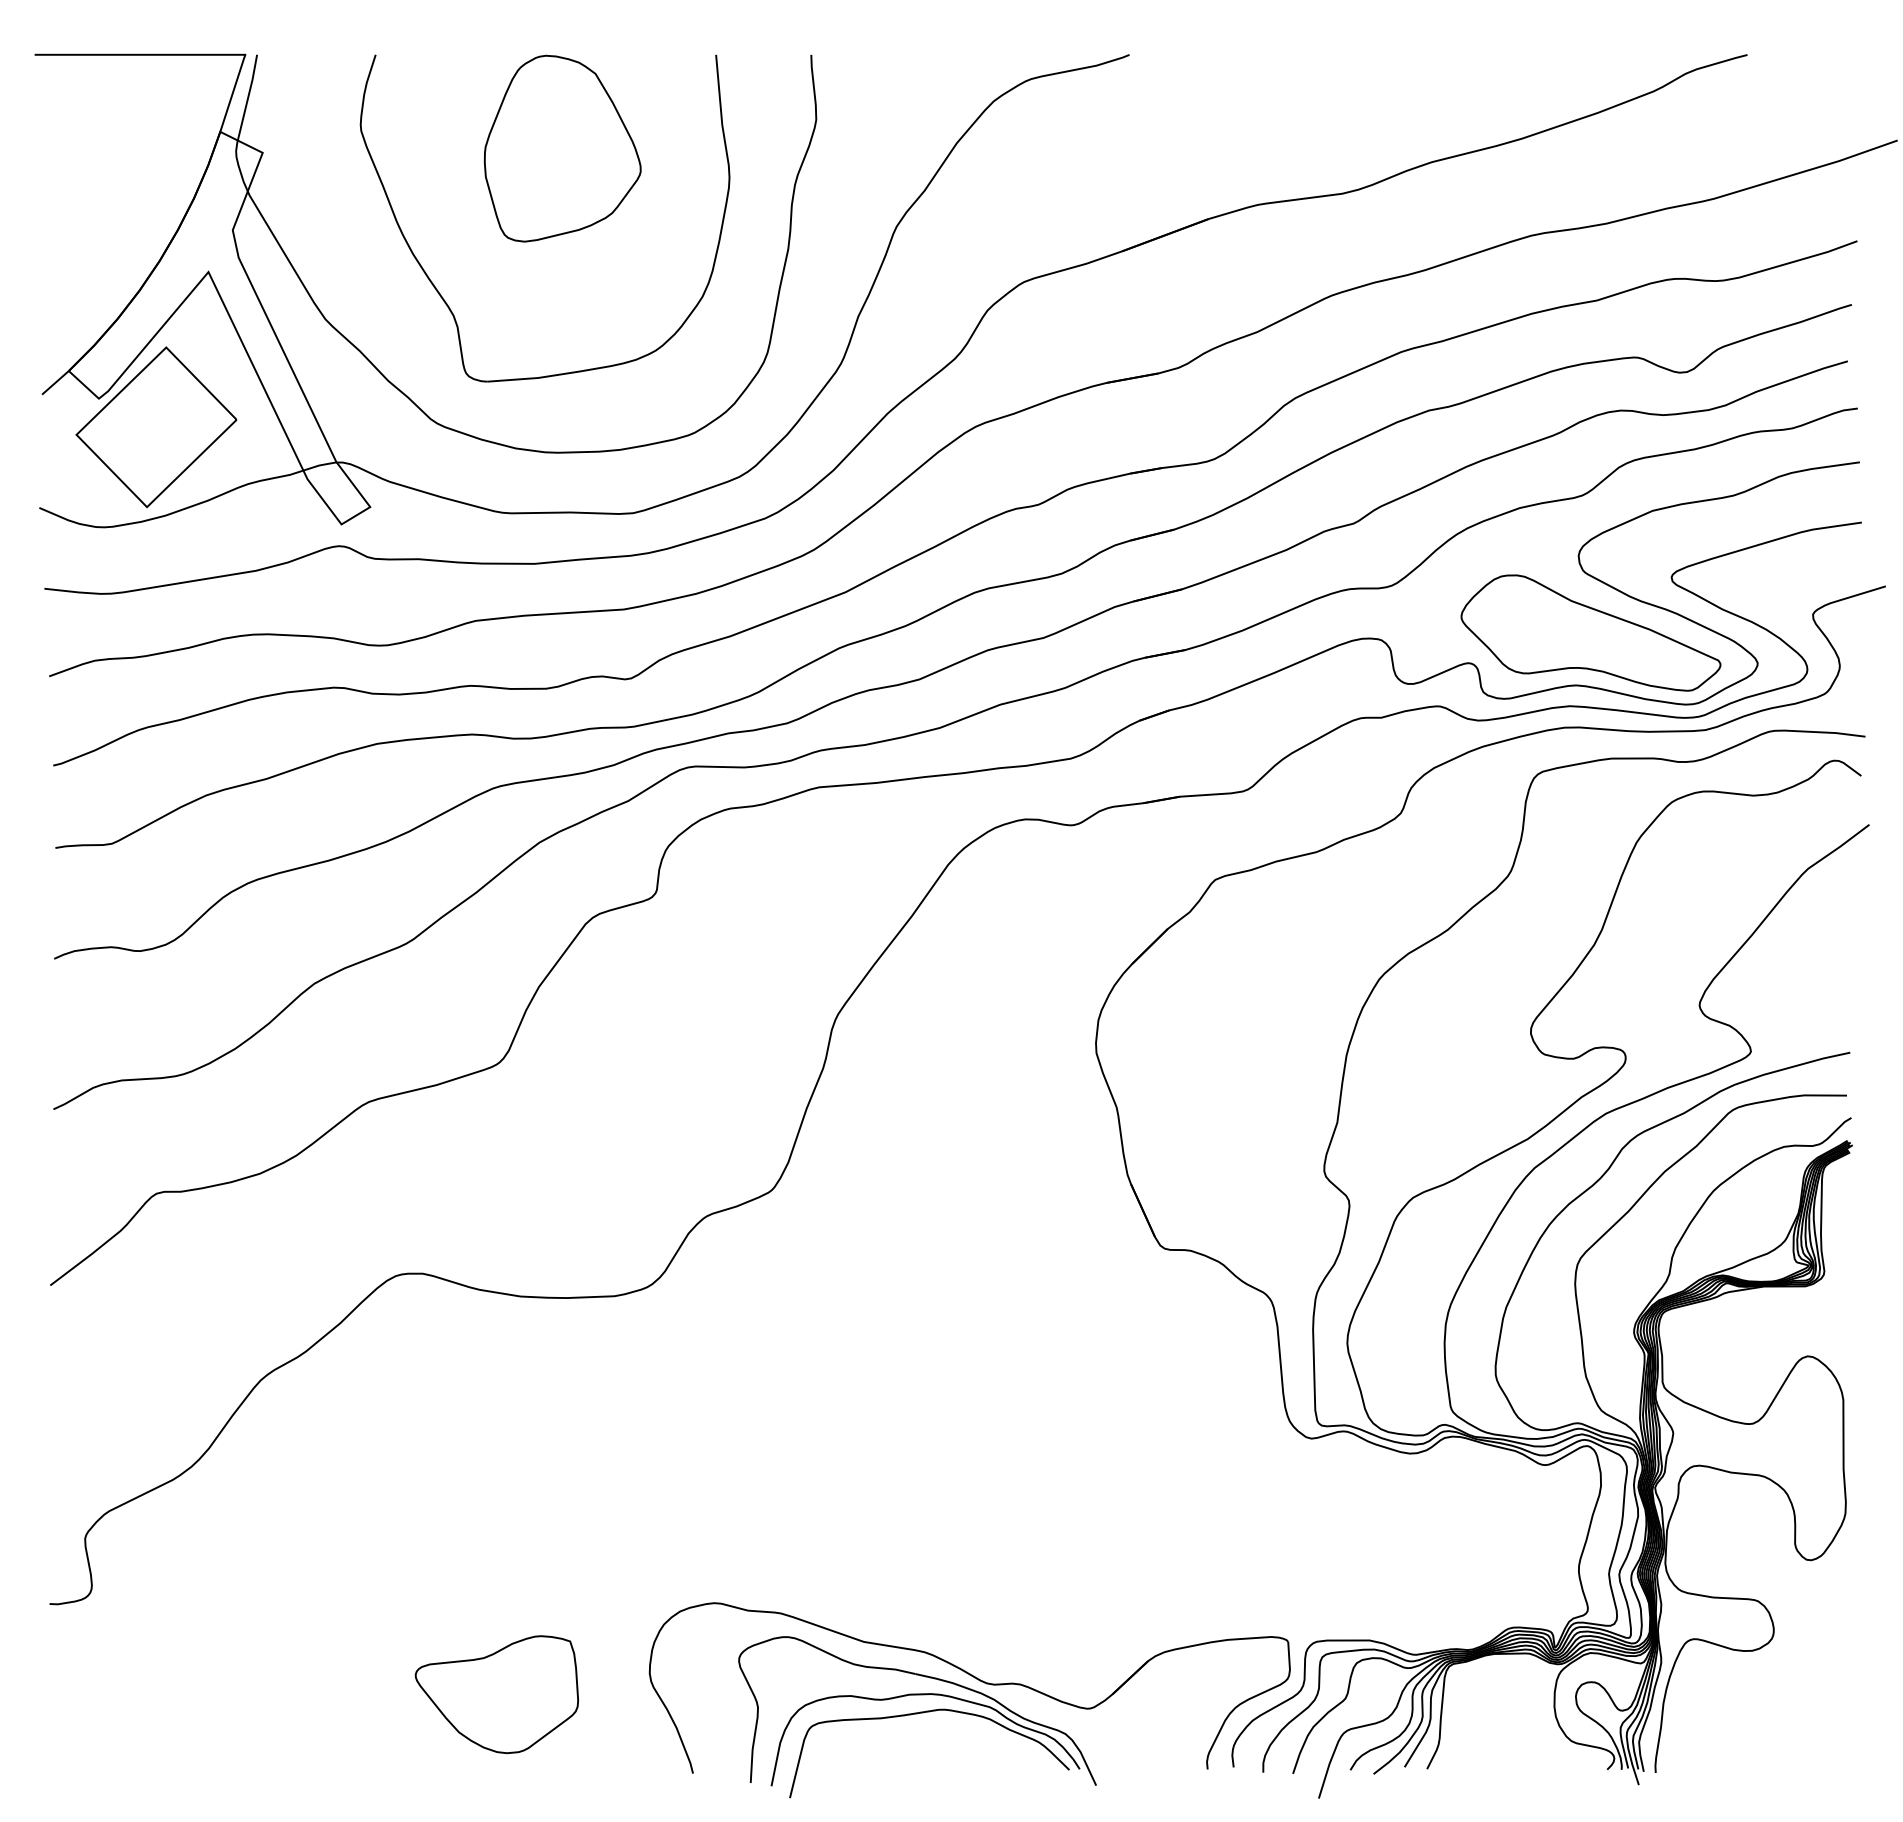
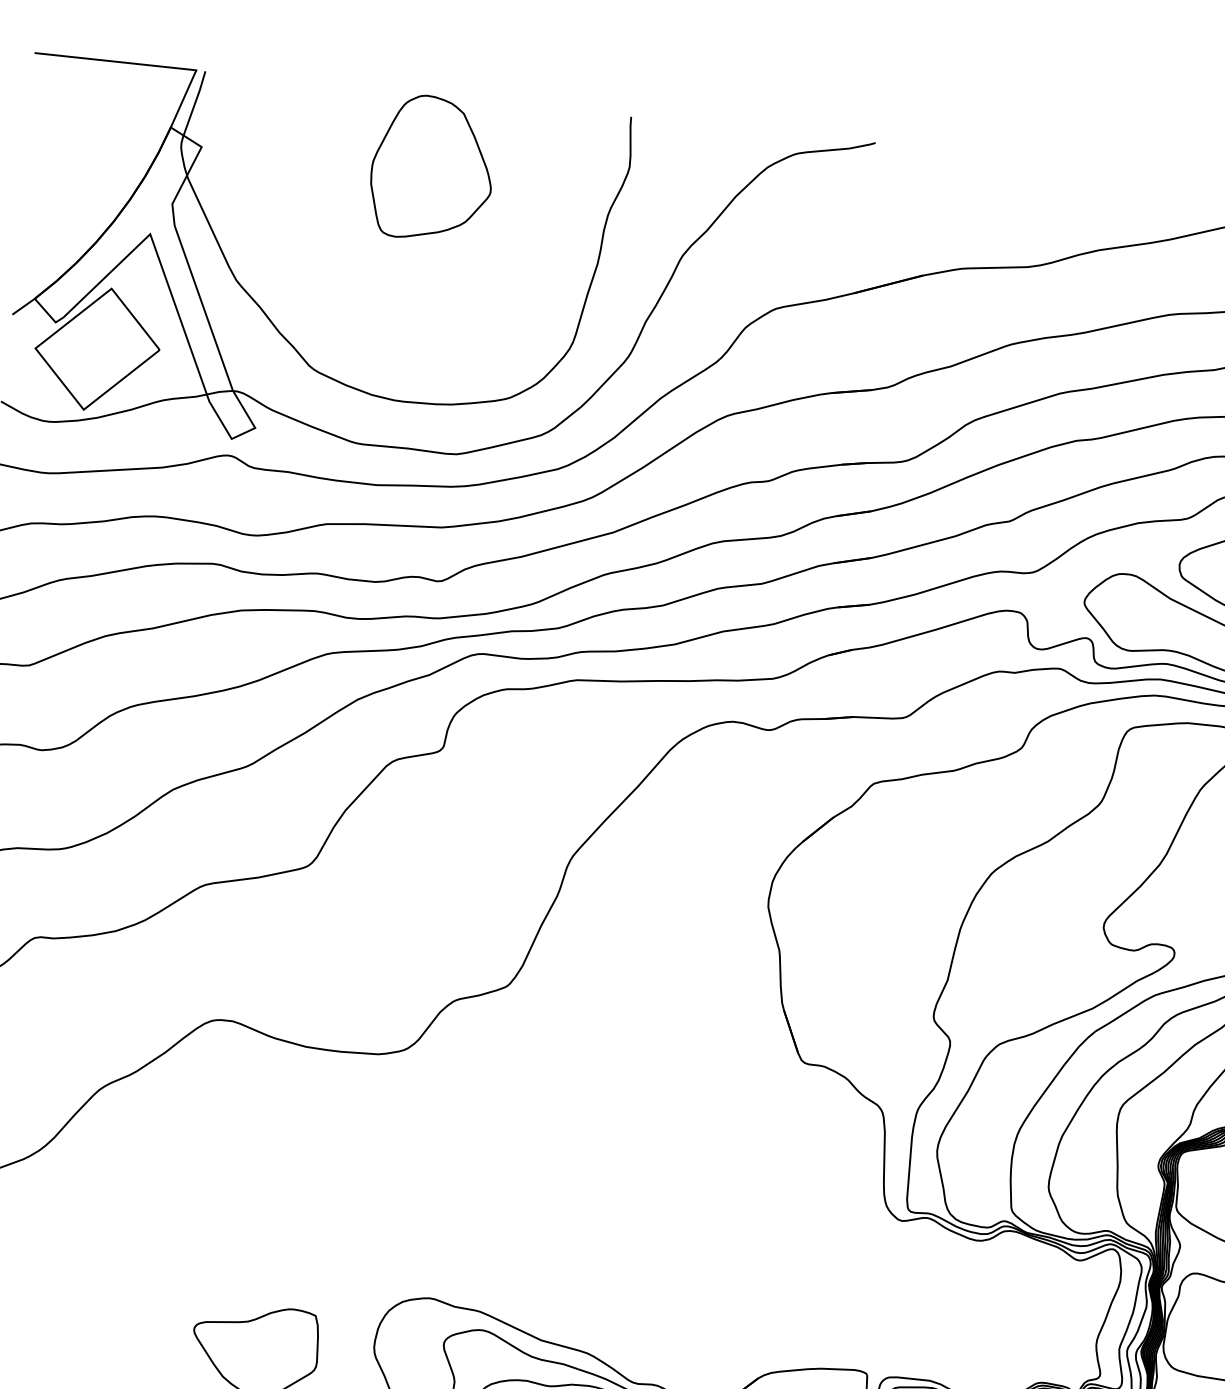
part: (438, 290) -> (325, 267), removed

